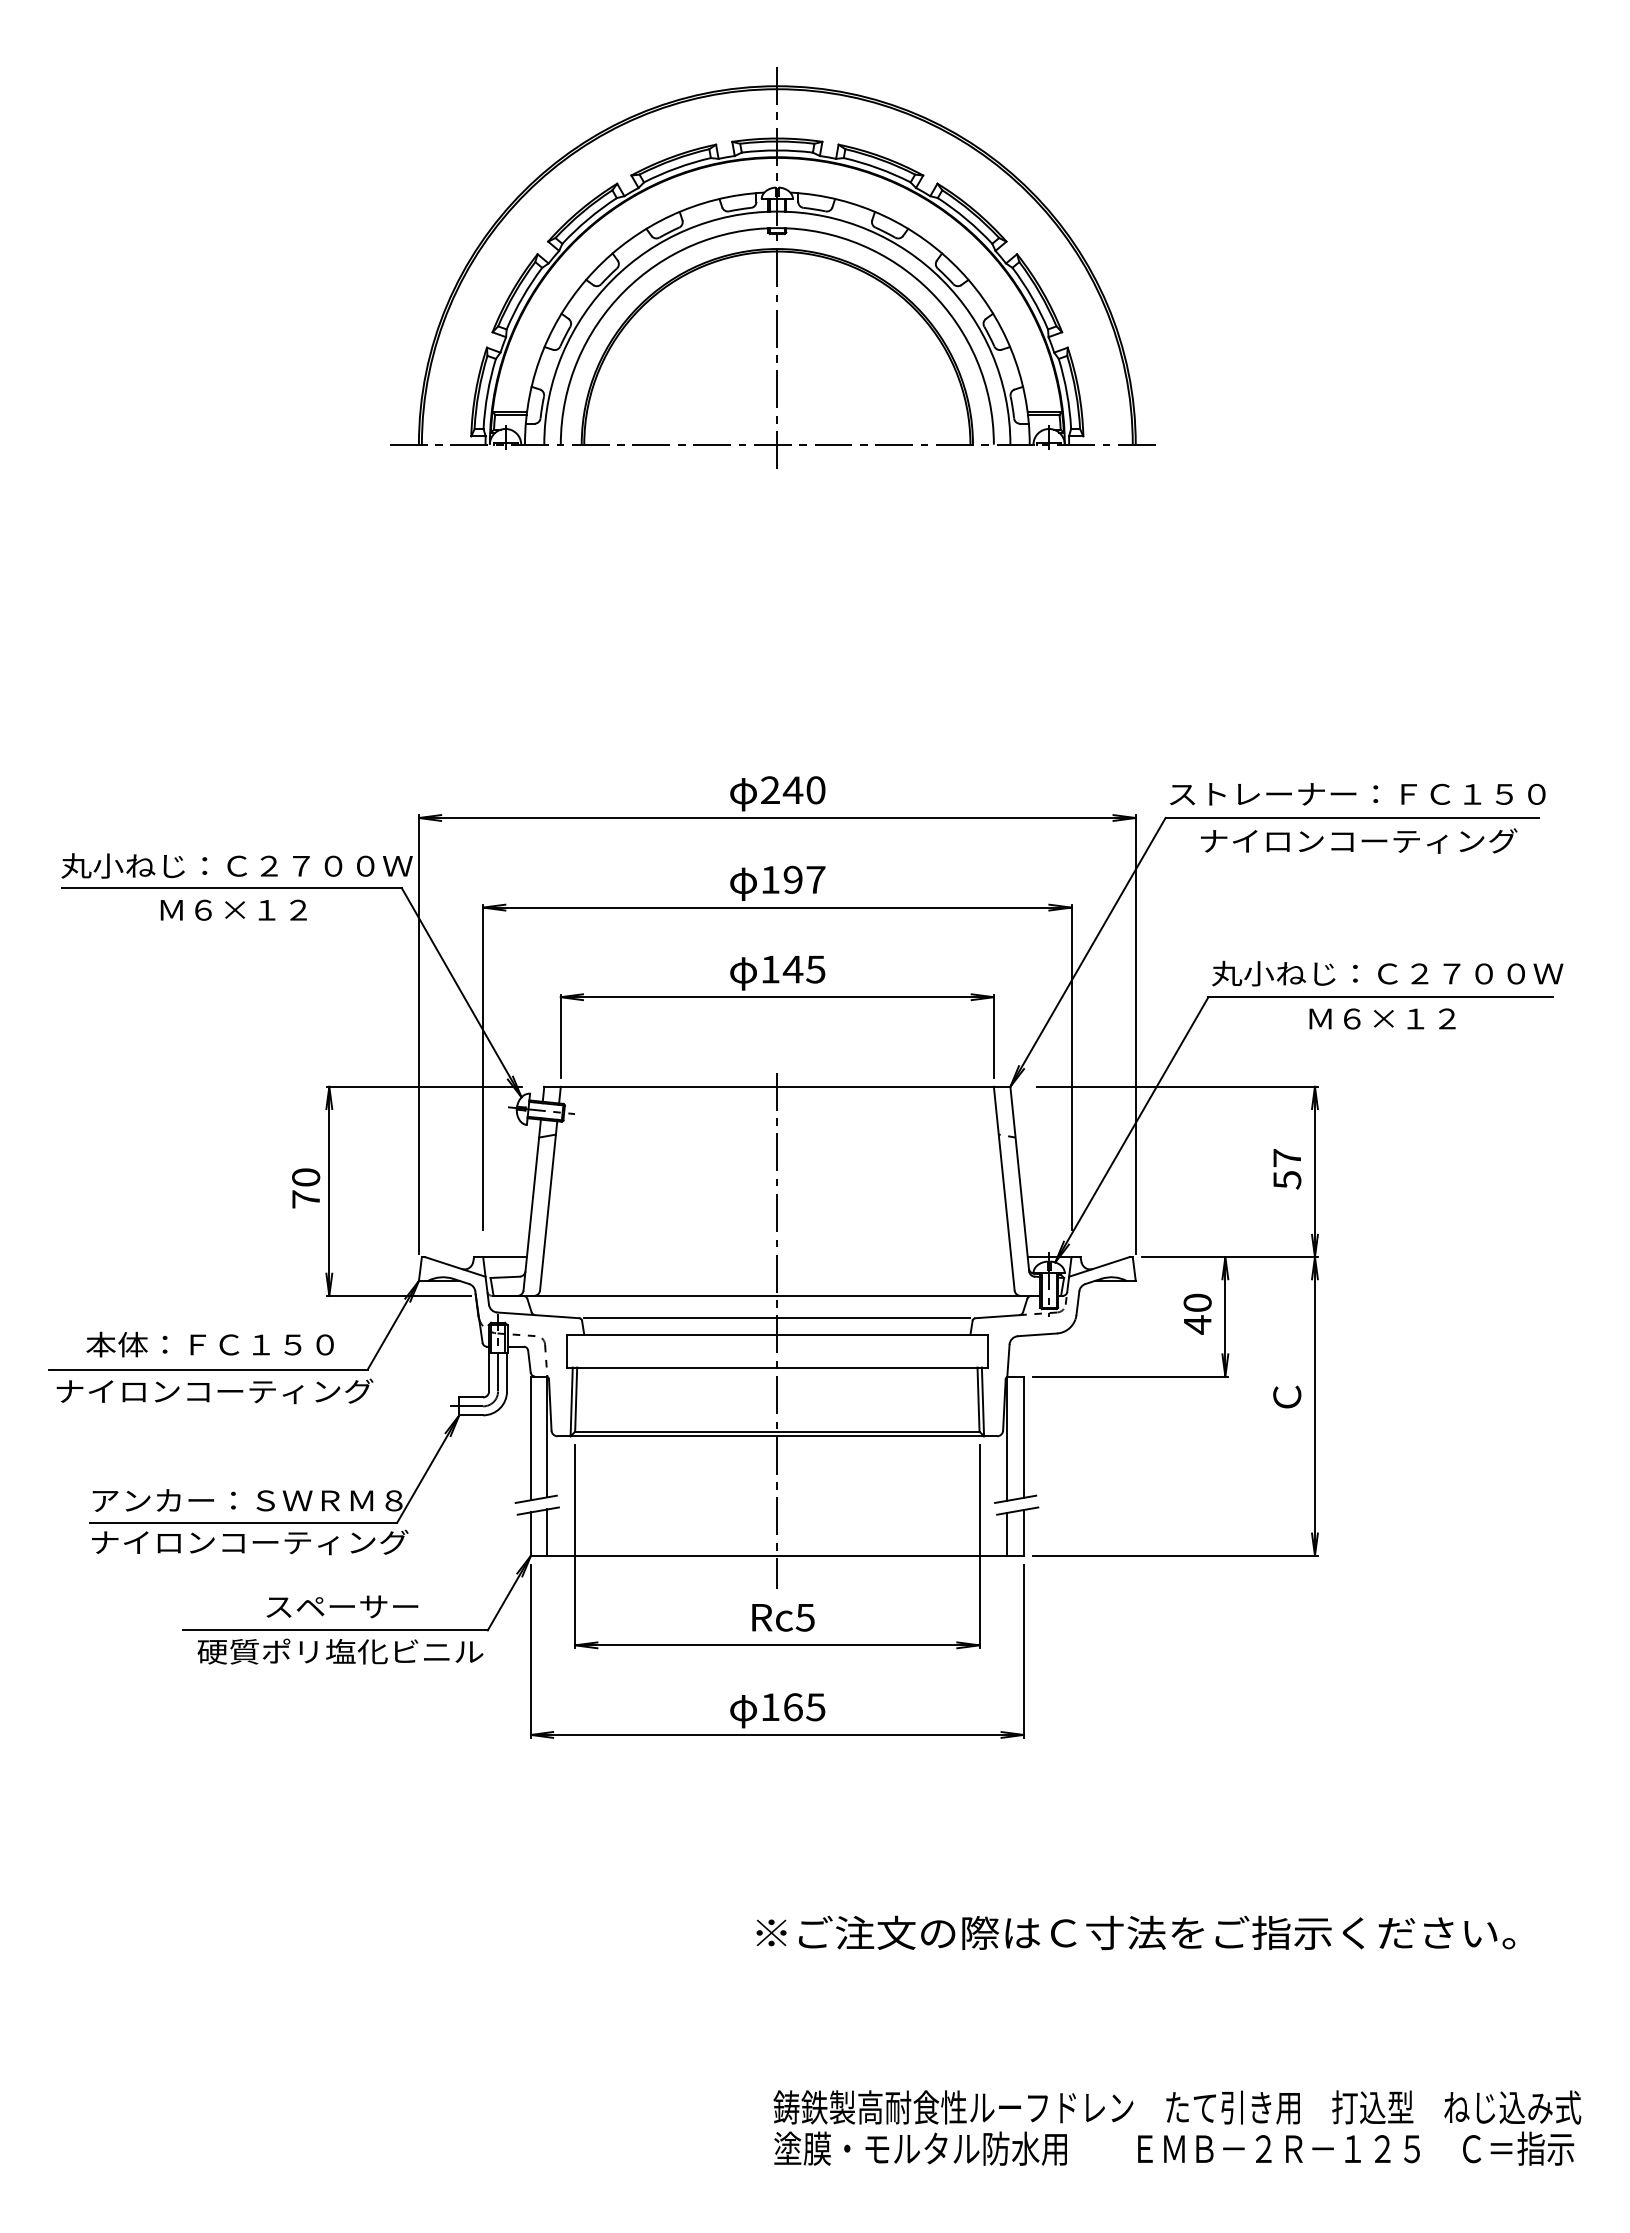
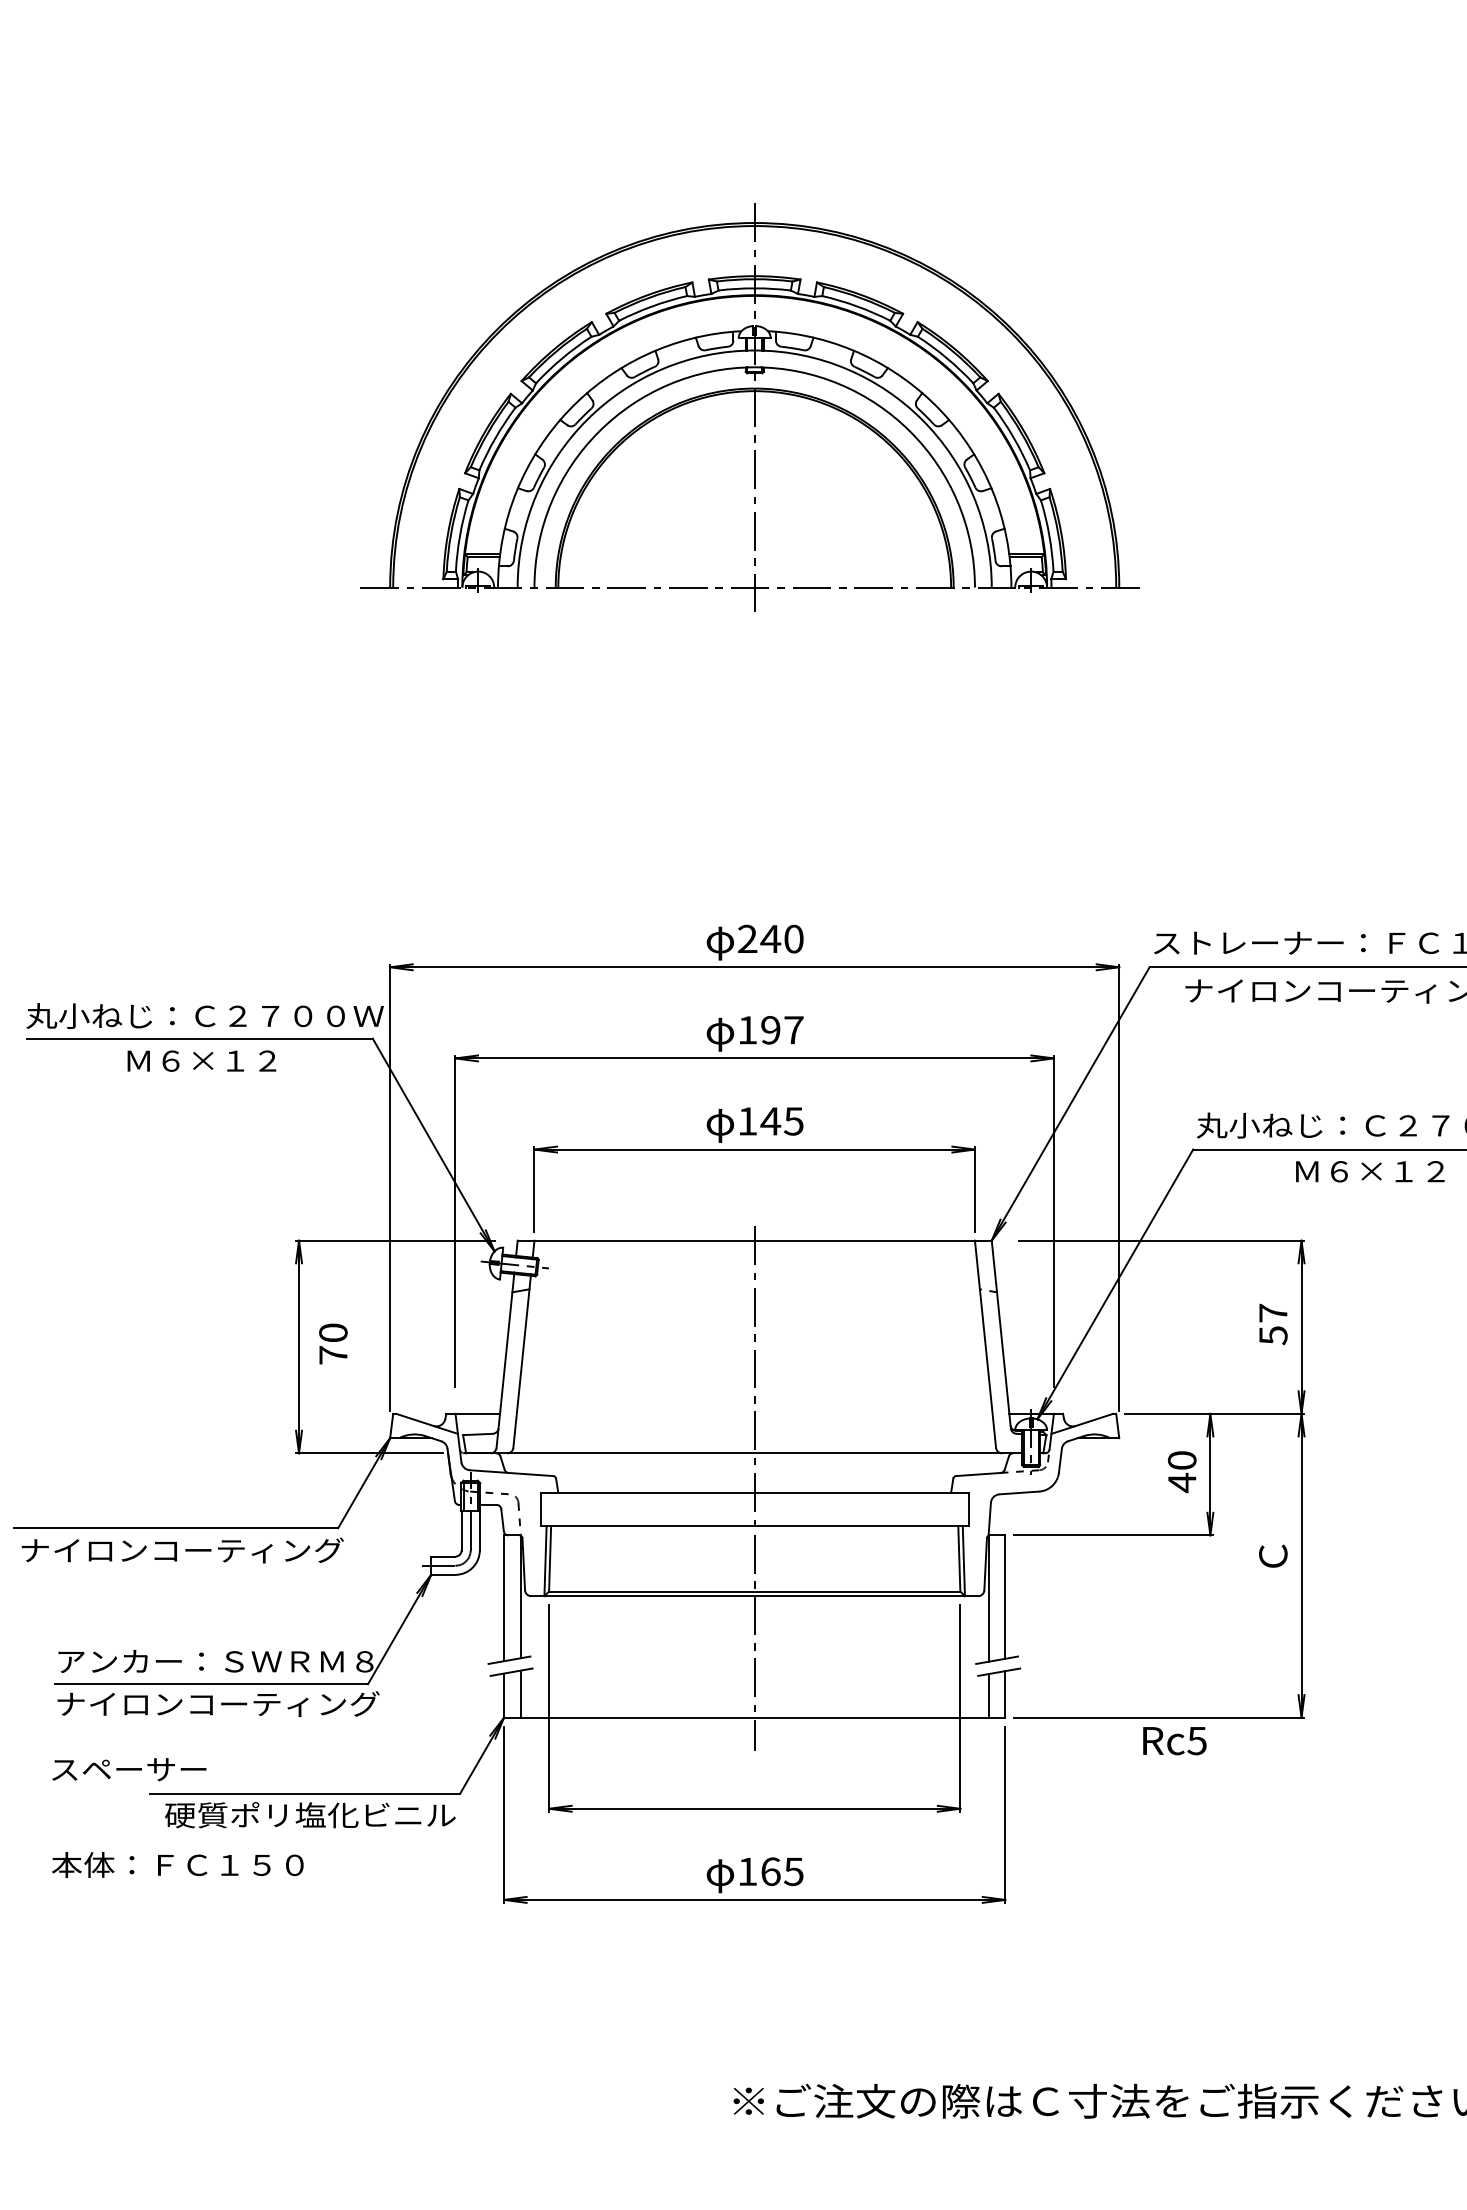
text: (306, 1188) -> (333, 1344), moved
line: (776, 1318) -> (753, 1476), removed
text: (209, 1344) -> (177, 1864), moved
text: (342, 1606) -> (129, 1769), moved
text: (783, 1617) -> (1174, 1740), moved

